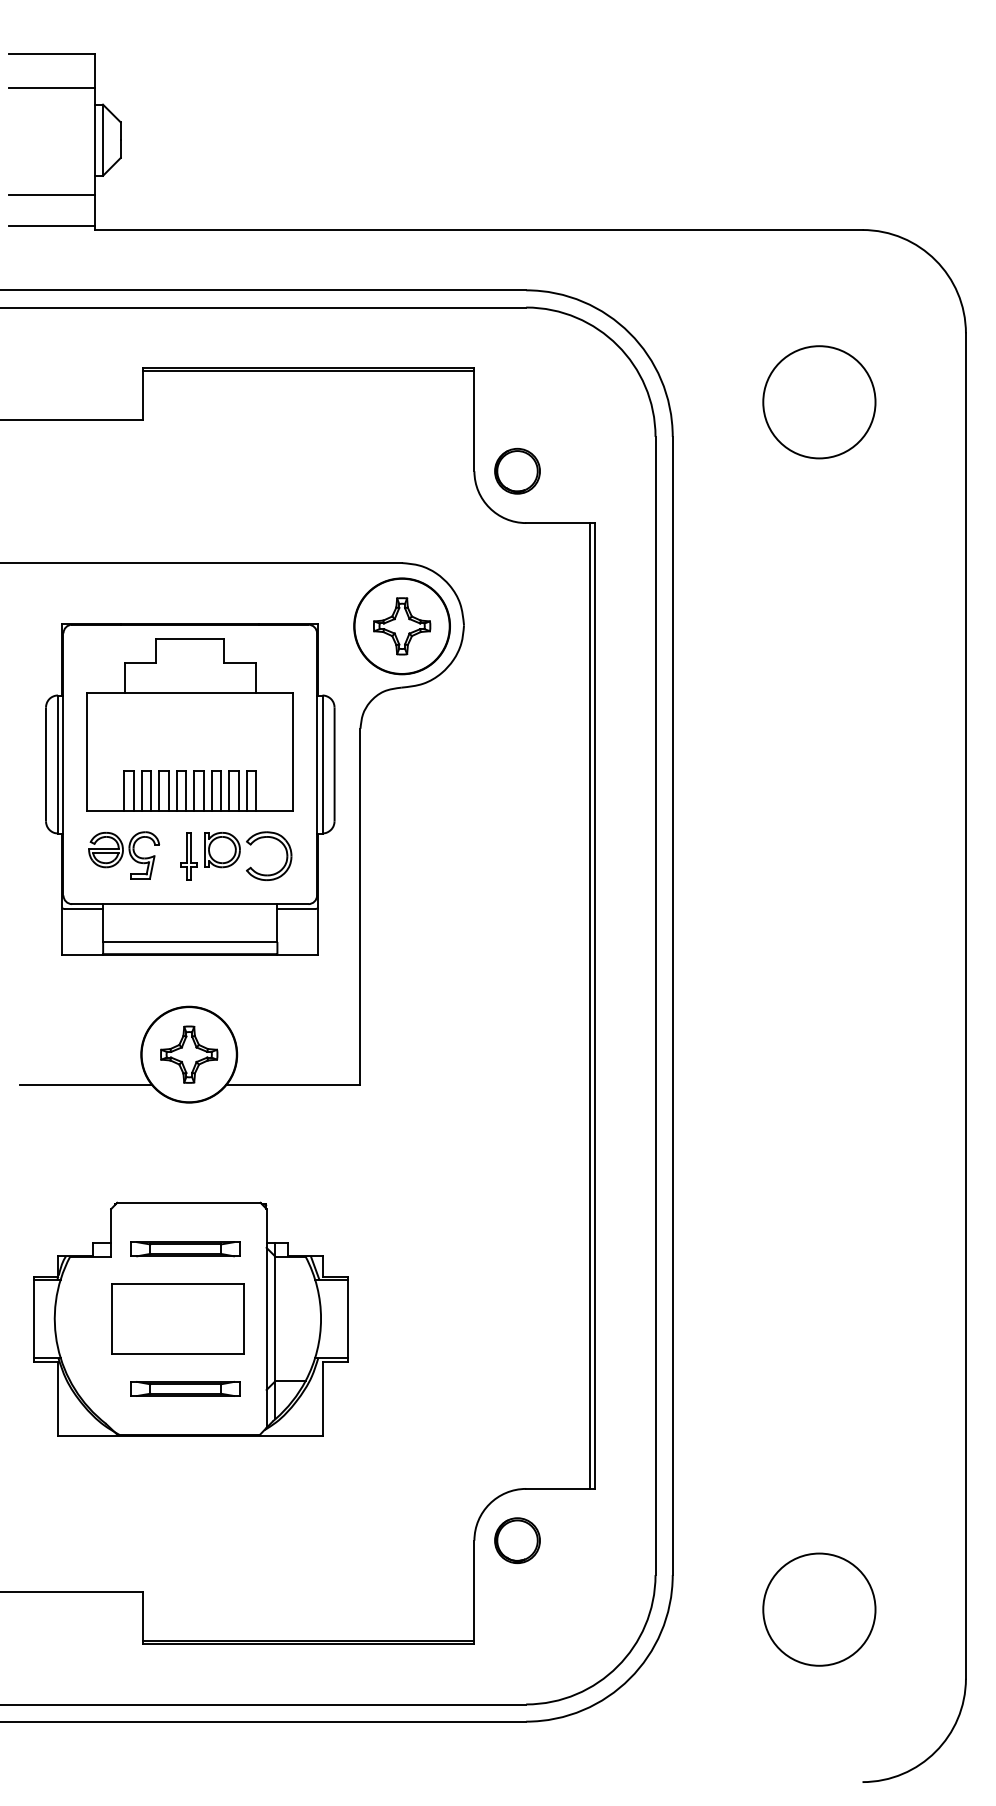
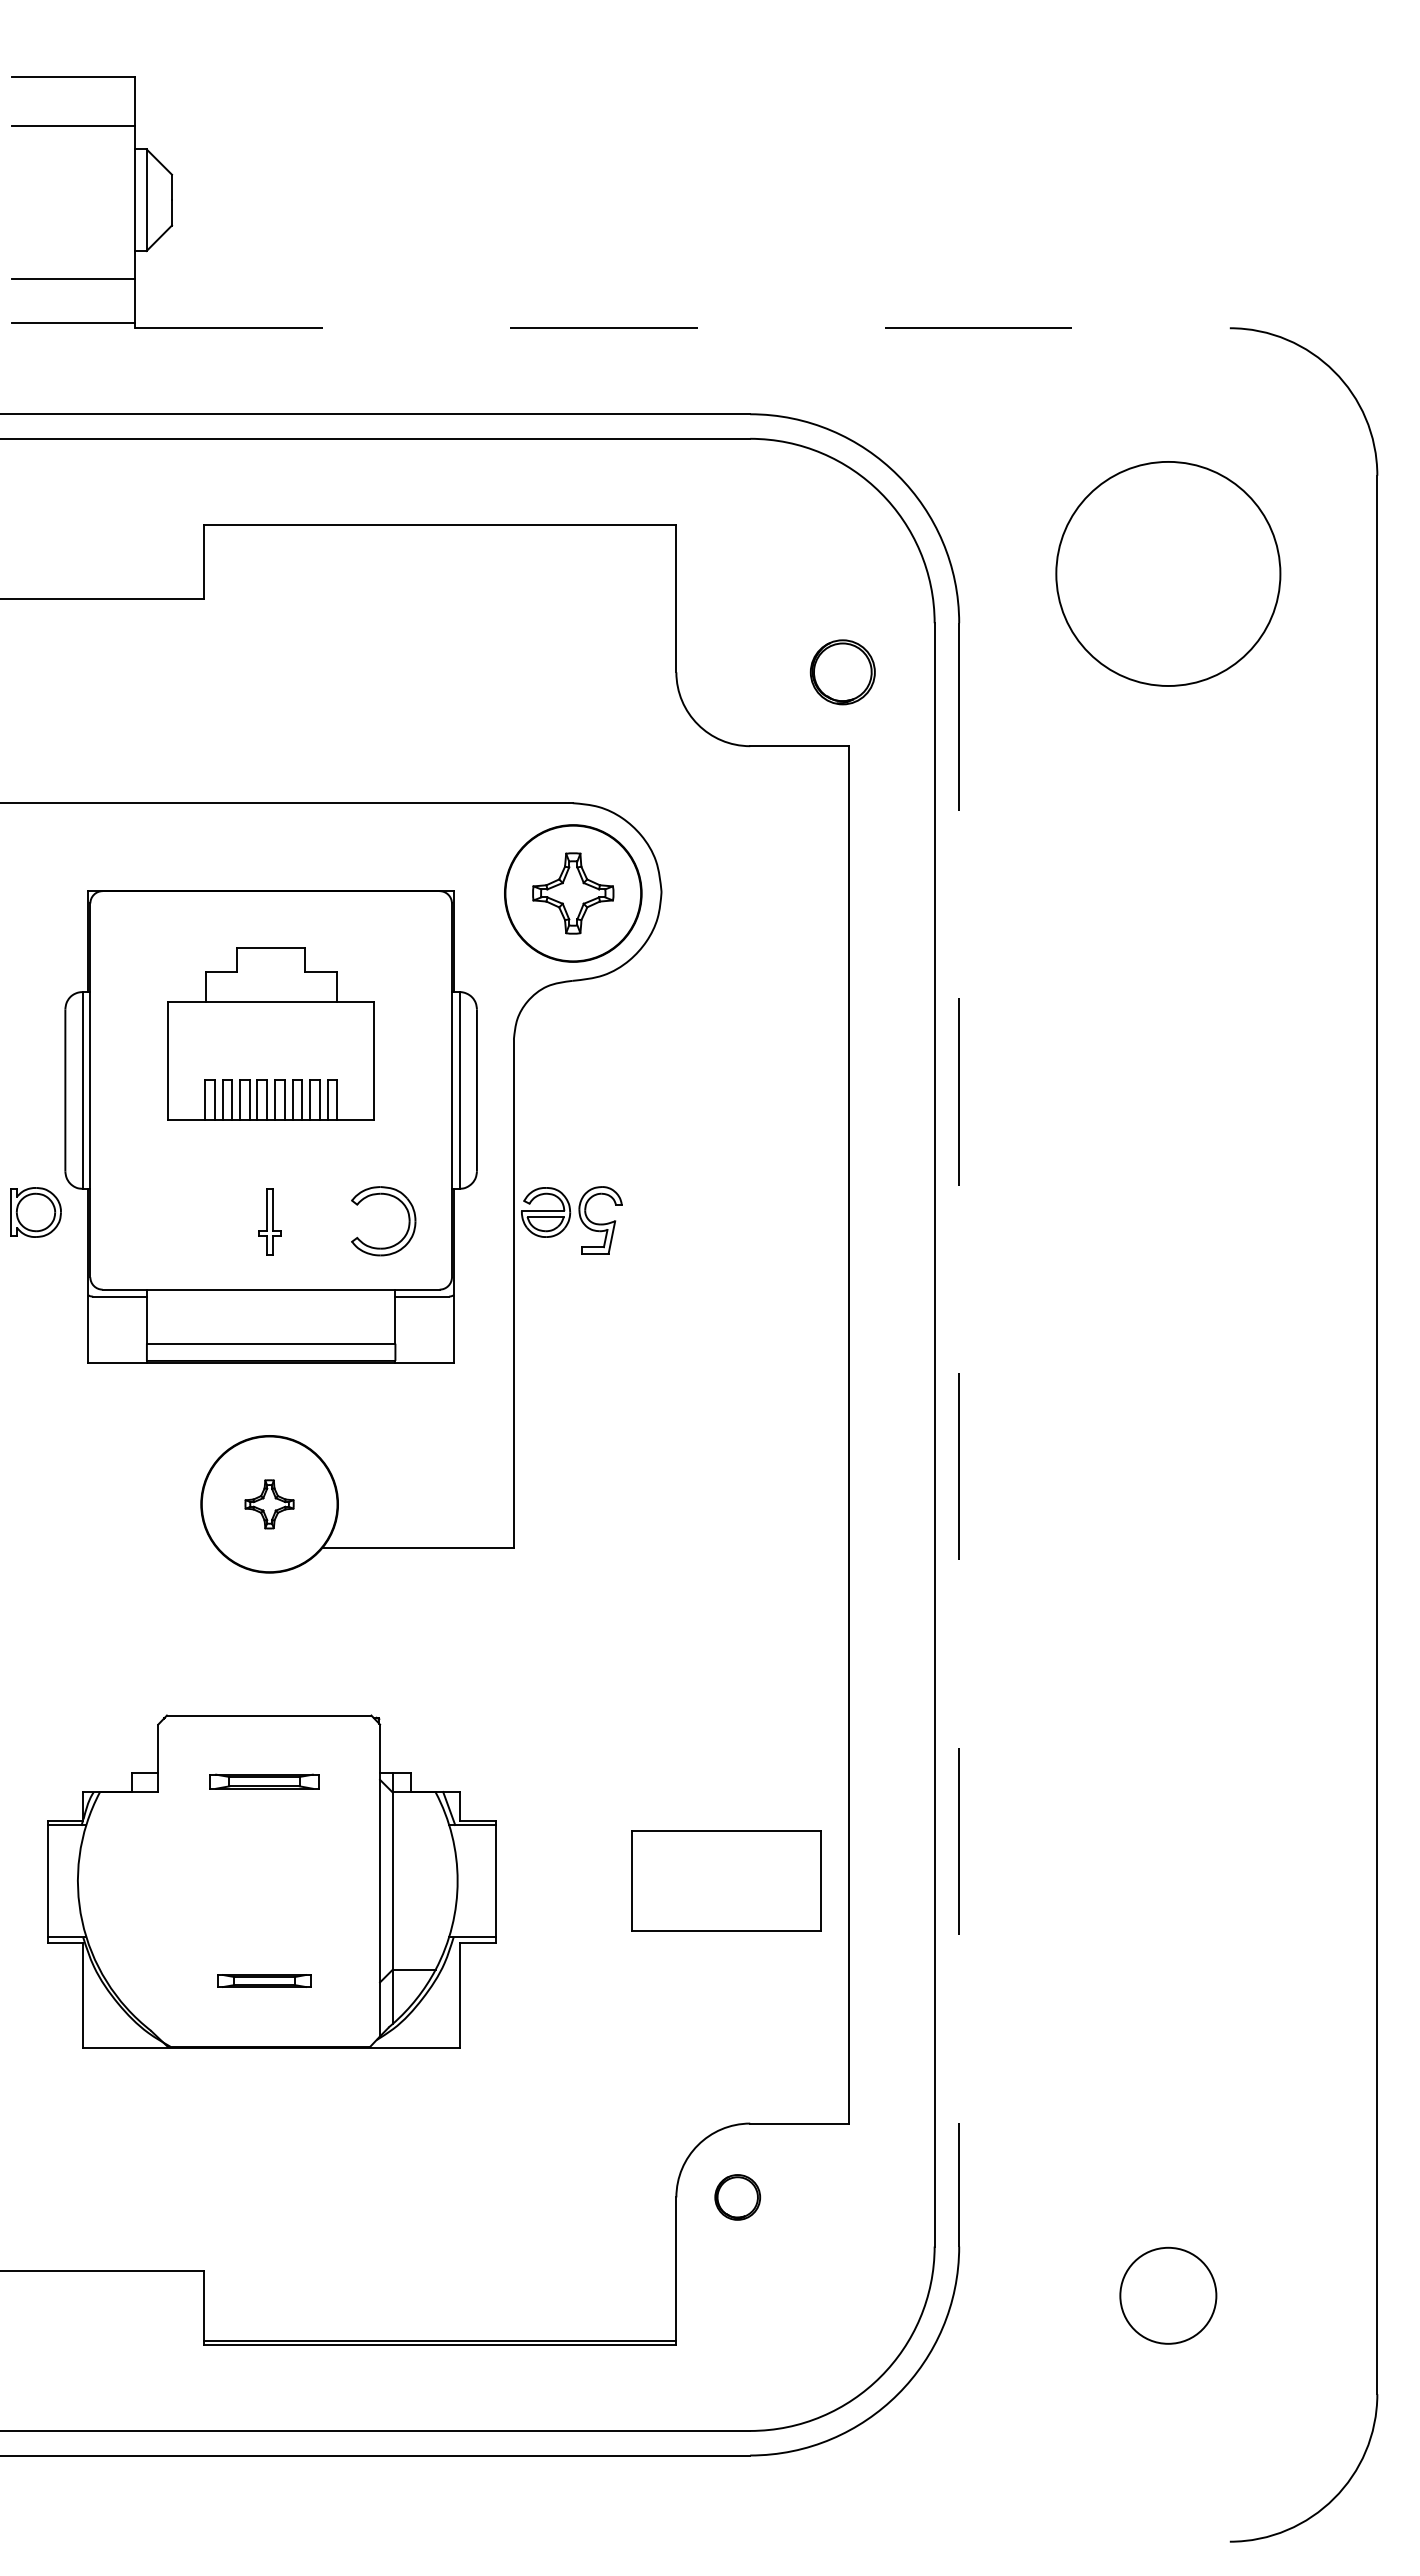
line: (479, 230) -> (683, 328), solid -> dashed
line: (309, 370) -> (440, 528), removed
circle: (819, 401) -> (1168, 573), size x1.4
part: (517, 471) -> (842, 672), moved
part: (189, 724) -> (270, 1033), size x0.7
part: (222, 850) -> (35, 1212), moved
part: (123, 855) -> (571, 1220), moved
line: (589, 1005) -> (840, 1434), removed
line: (672, 1005) -> (959, 1434), solid -> dashed
part: (189, 1054) -> (269, 1504), size x0.6
line: (86, 1085) -> (122, 1548), removed
part: (185, 1249) -> (264, 1781), size x0.7
part: (177, 1318) -> (726, 1880), moved
part: (185, 1388) -> (264, 1980), size x0.6
part: (517, 1540) -> (737, 2197), size x0.7
circle: (819, 1609) -> (1168, 2295), size x0.6

